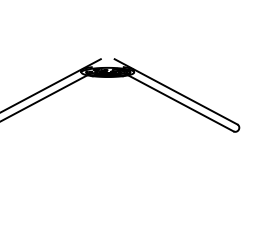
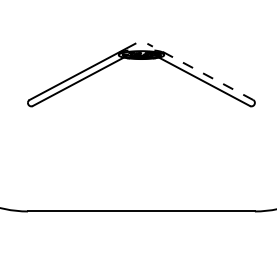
line: (176, 91) -> (200, 71), solid -> dashed

